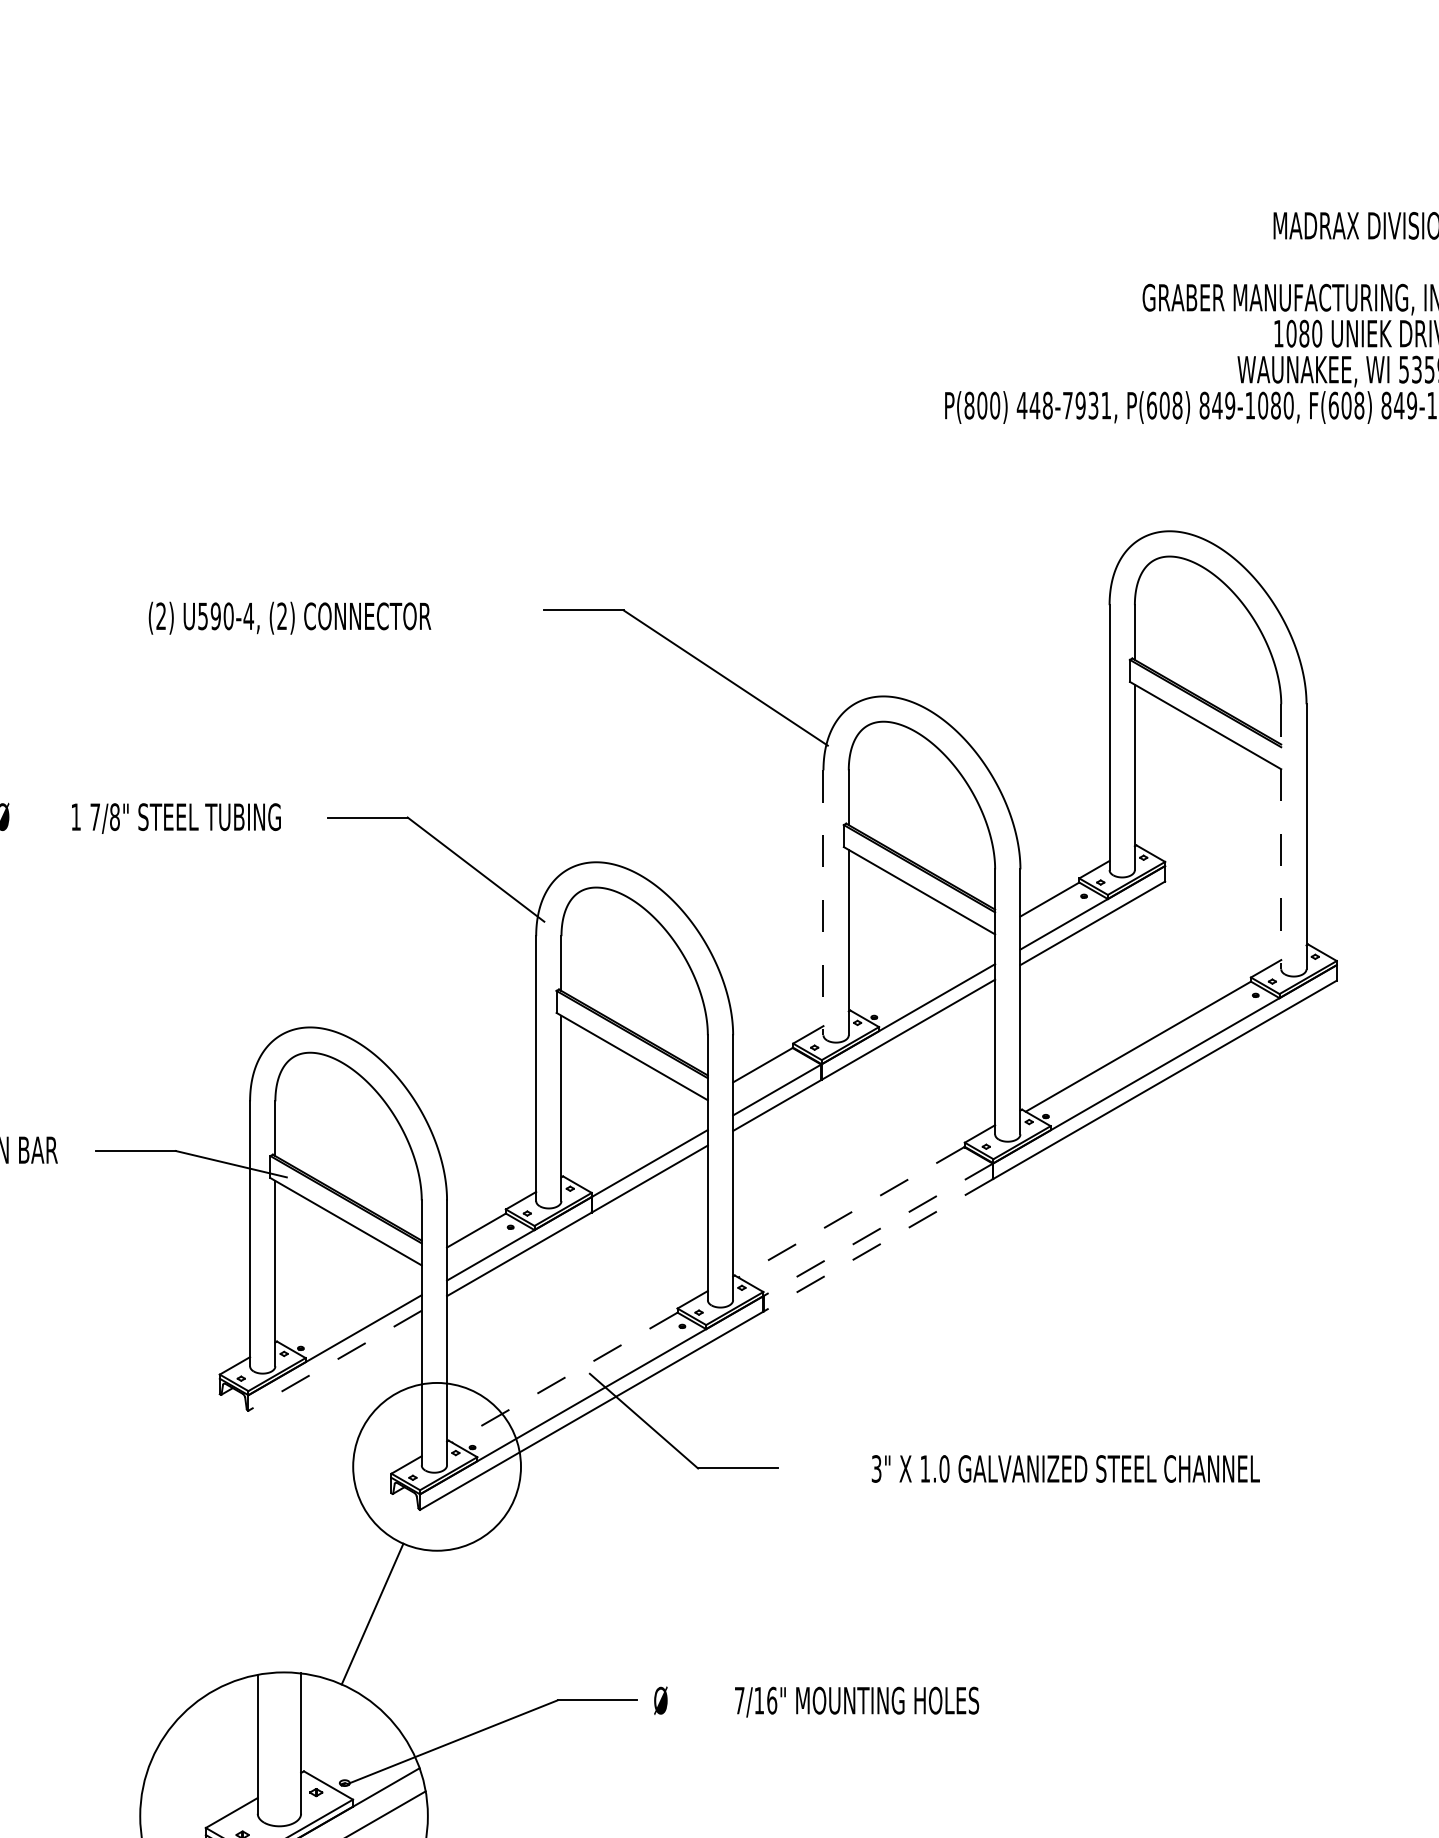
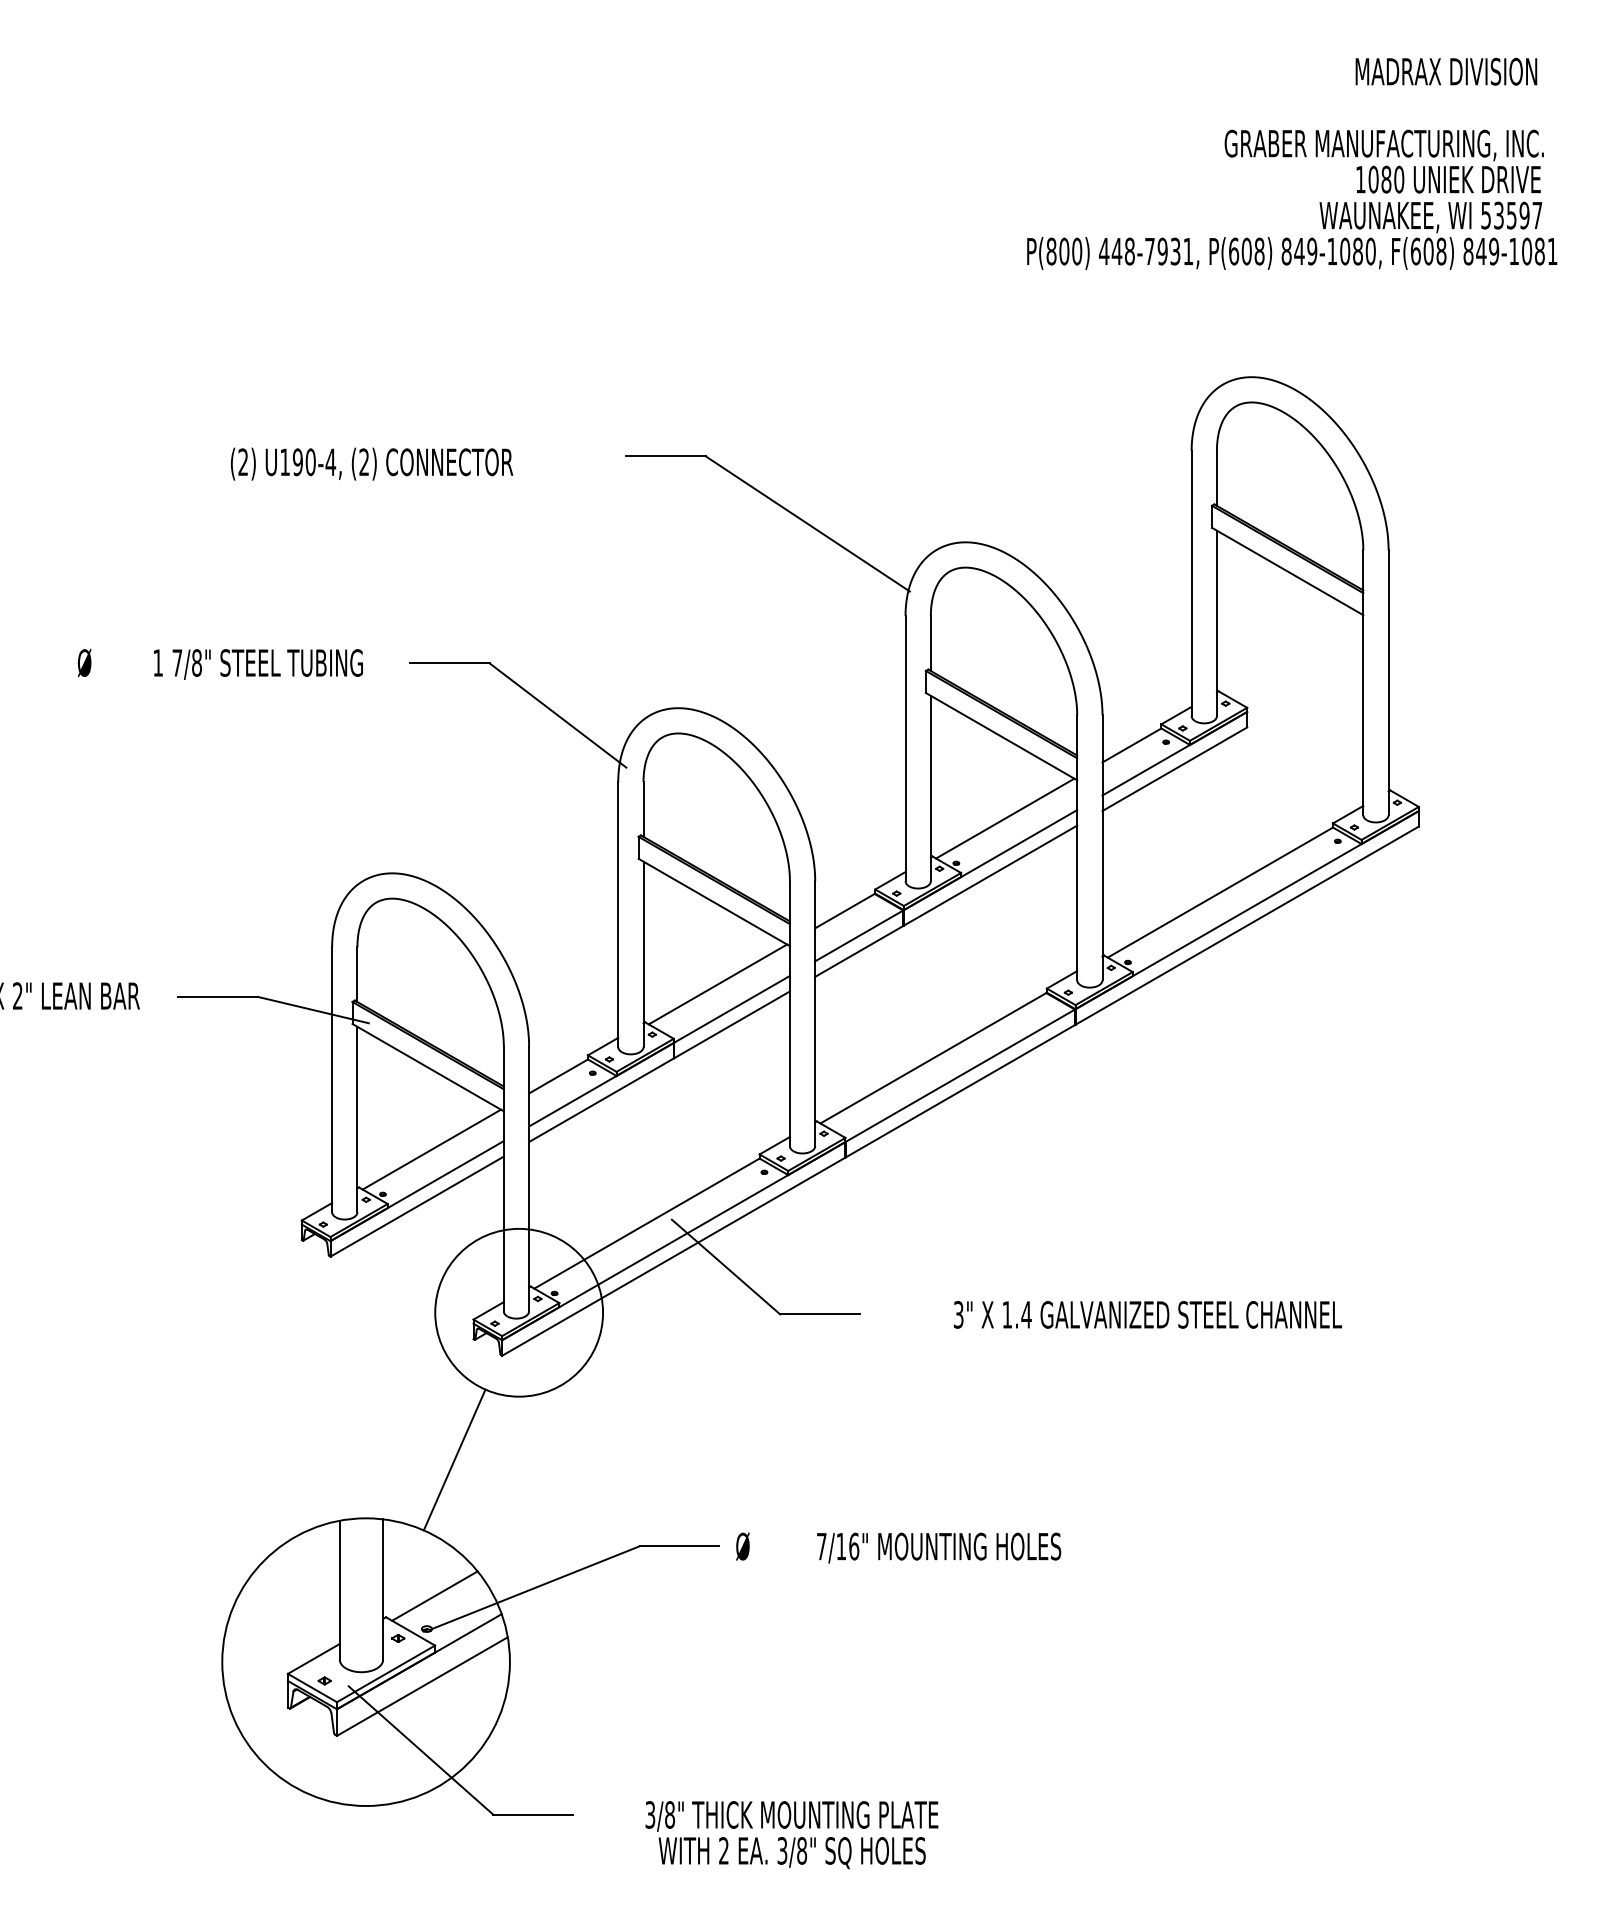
text: (202, 616) -> (284, 462), U590-4, -> U190-4,
line: (1281, 837) -> (1363, 683), dashed -> solid
line: (823, 903) -> (905, 749), dashed -> solid
line: (923, 972) -> (1005, 818), added
line: (635, 1138) -> (717, 984), added
line: (850, 1212) -> (932, 1058), dashed -> solid
line: (878, 1229) -> (960, 1075), dashed -> solid
line: (878, 1245) -> (960, 1091), dashed -> solid
line: (349, 1303) -> (431, 1149), added
line: (334, 1360) -> (416, 1206), dashed -> solid
line: (564, 1377) -> (646, 1223), dashed -> solid
text: (944, 1468) -> (1026, 1314), 1.0 -> 1.4
line: (352, 1749) -> (434, 1595), added

